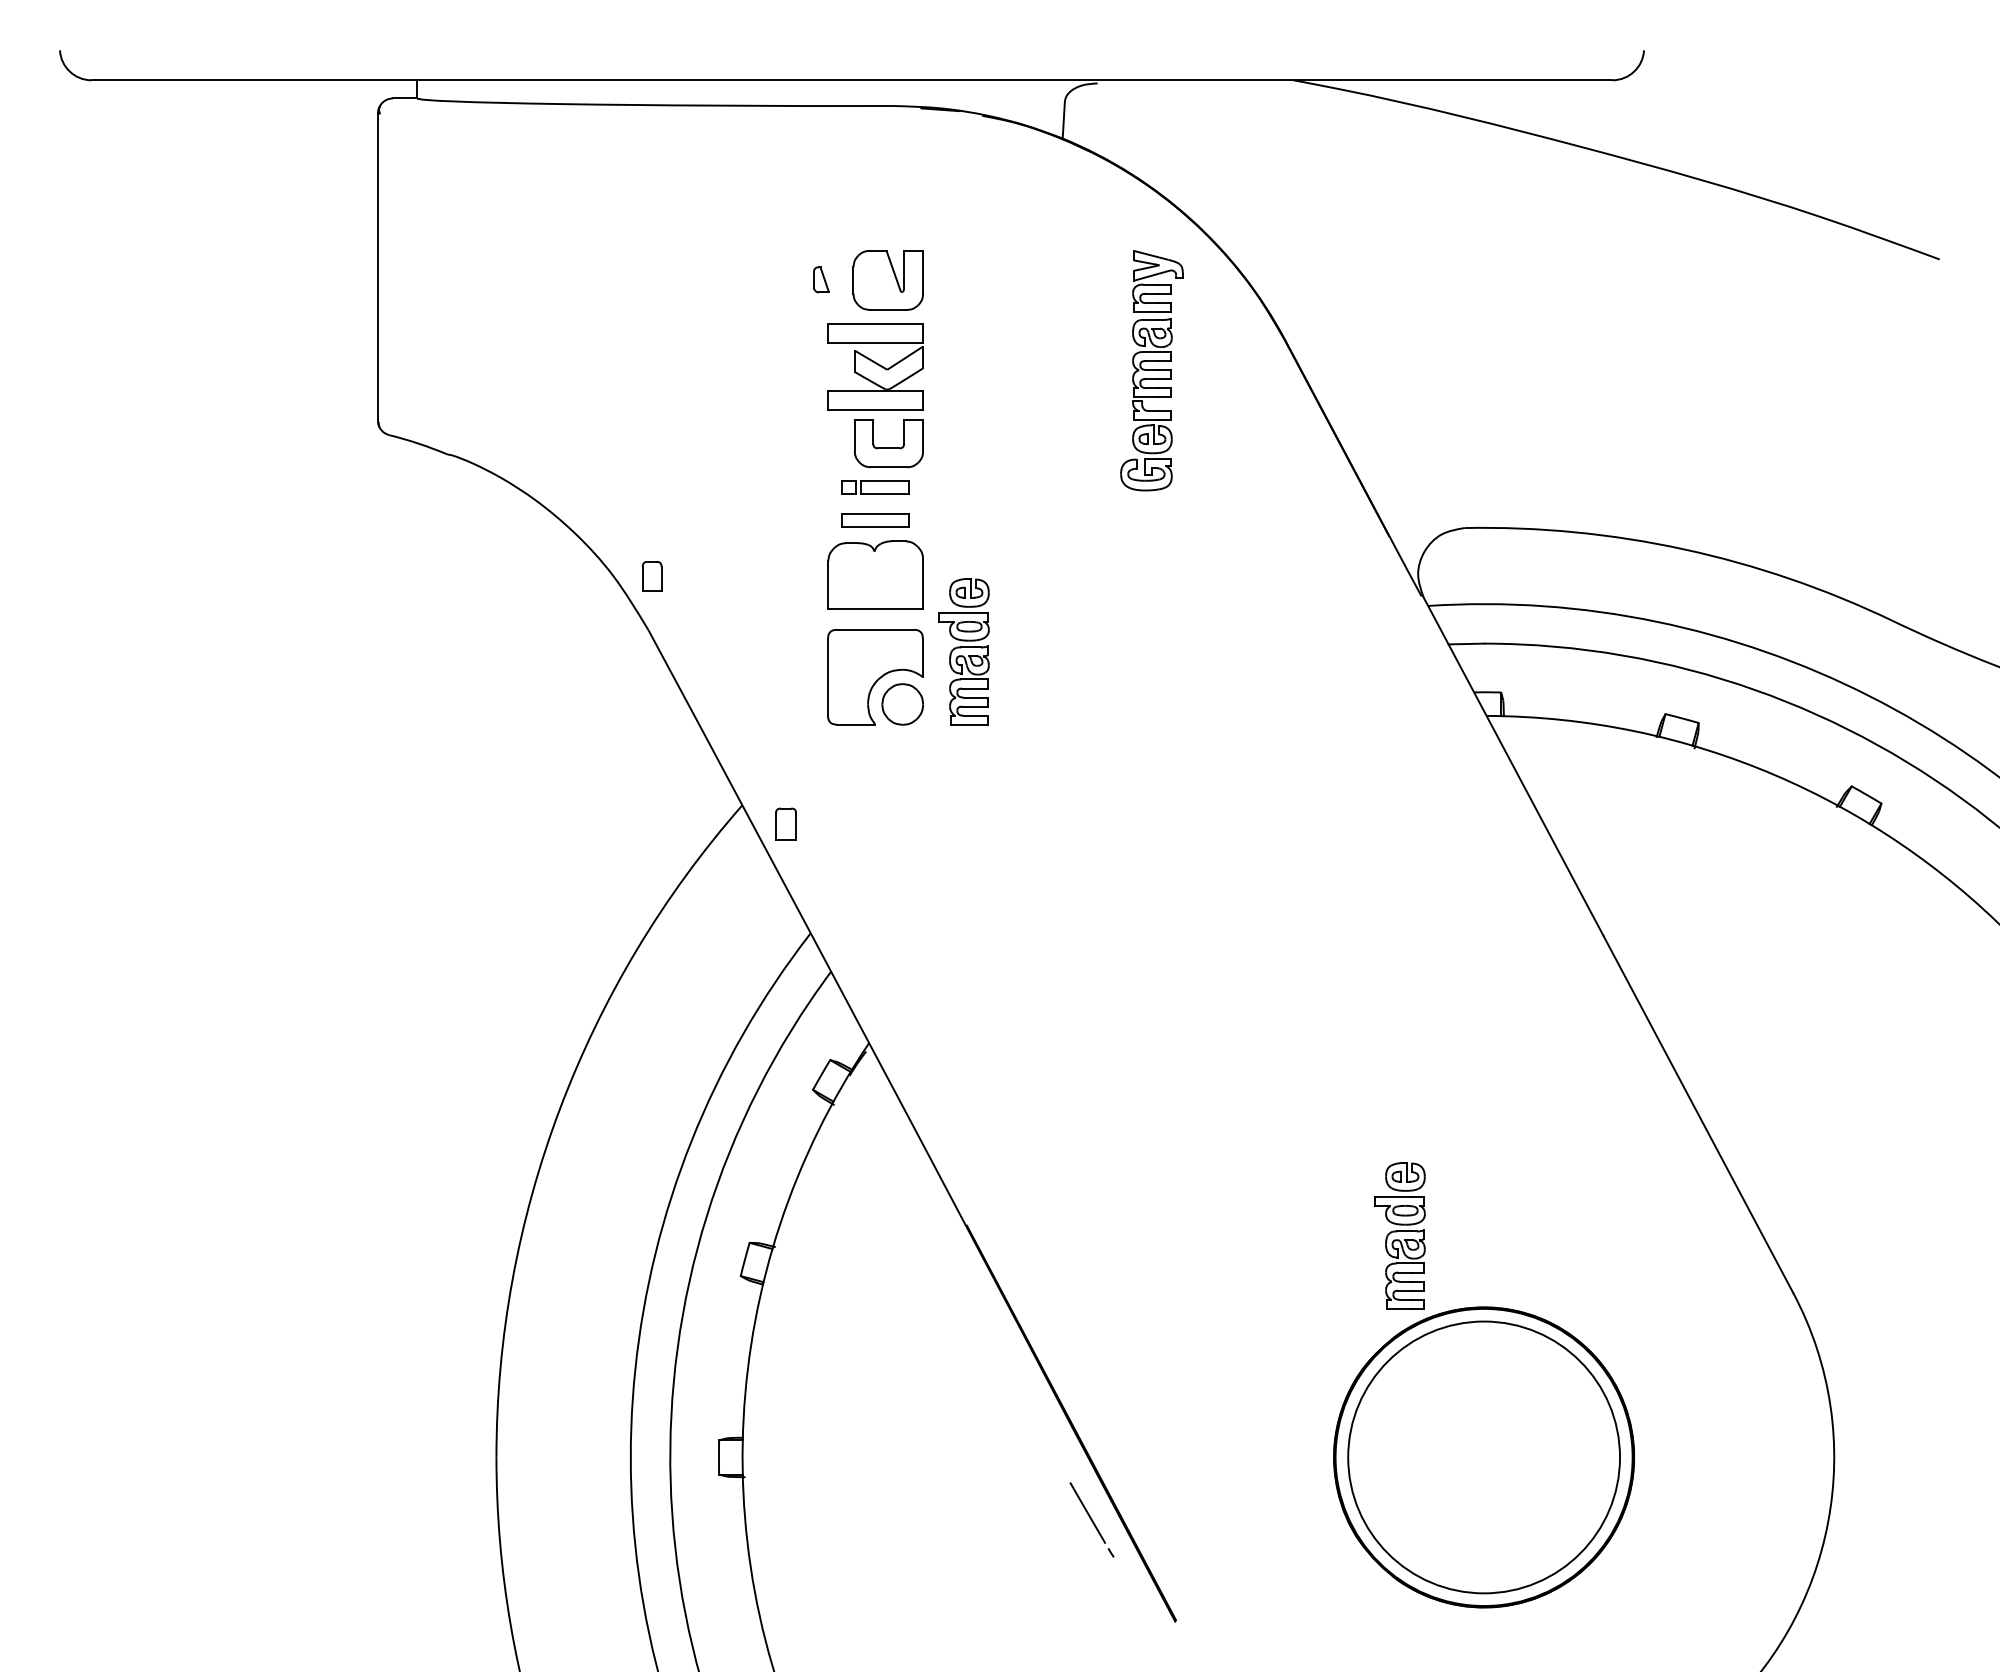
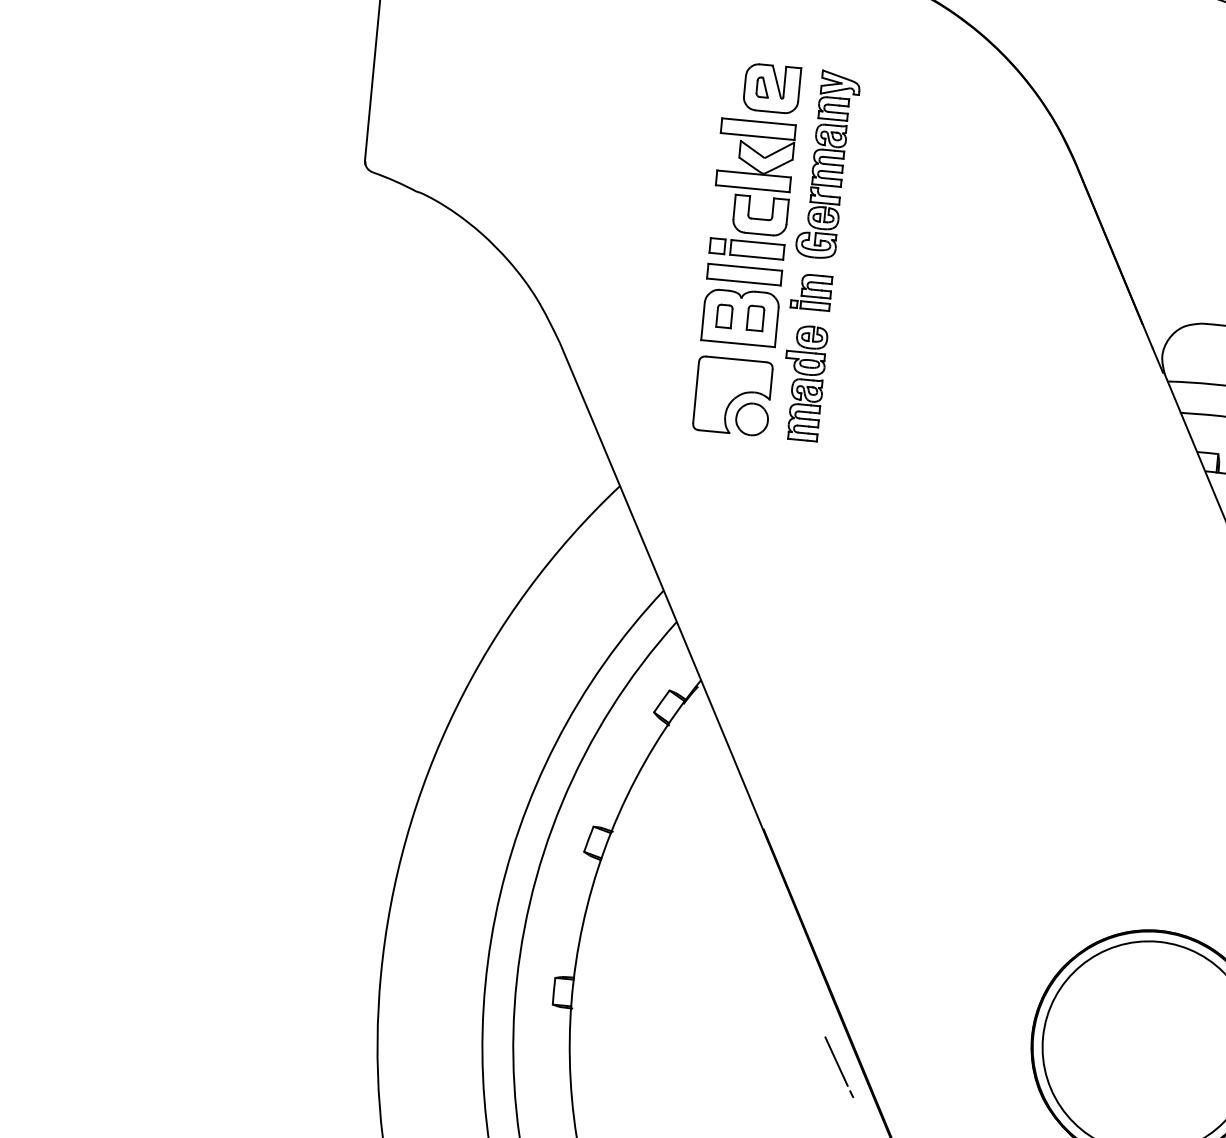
part: (821, 279) -> (762, 87), moved
part: (1151, 370) -> (827, 164), moved
part: (875, 487) -> (746, 248), size x1.43
part: (875, 520) -> (744, 274), size x1.43
part: (962, 534) -> (811, 291), added
part: (652, 576) -> (724, 316), moved
part: (785, 823) -> (755, 317), moved
part: (1399, 1235) -> (1099, 868), removed

